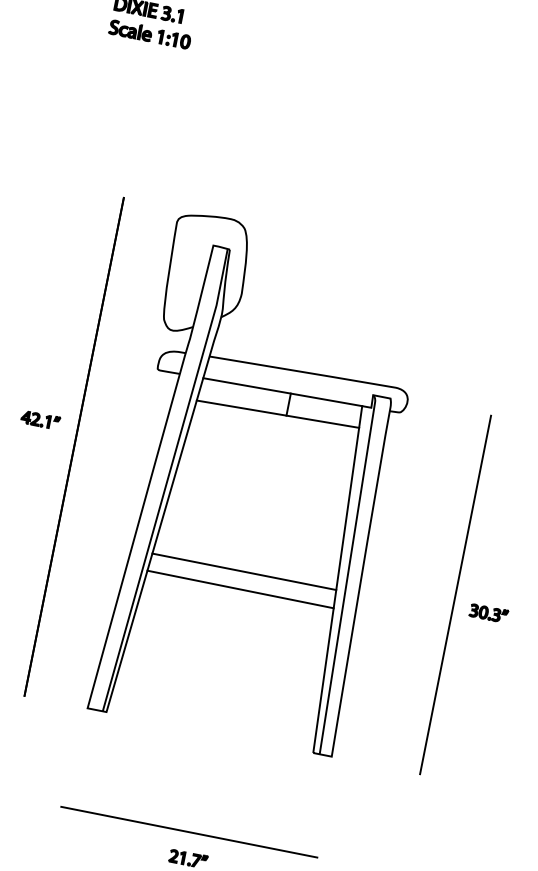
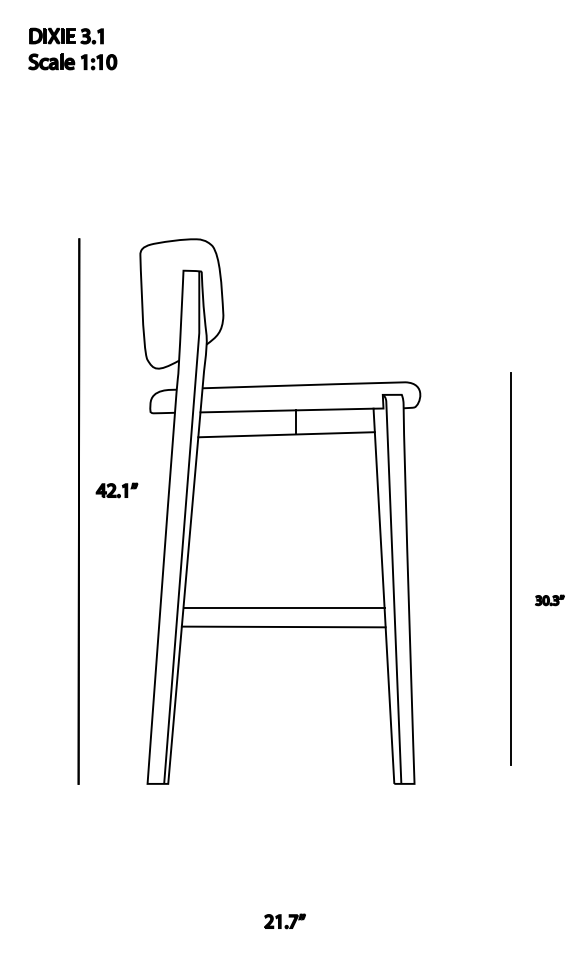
part: (40, 420) -> (116, 490), moved
line: (455, 594) -> (510, 568), moved
part: (488, 613) -> (549, 600), size x0.7
line: (189, 832) -> (280, 893), removed

